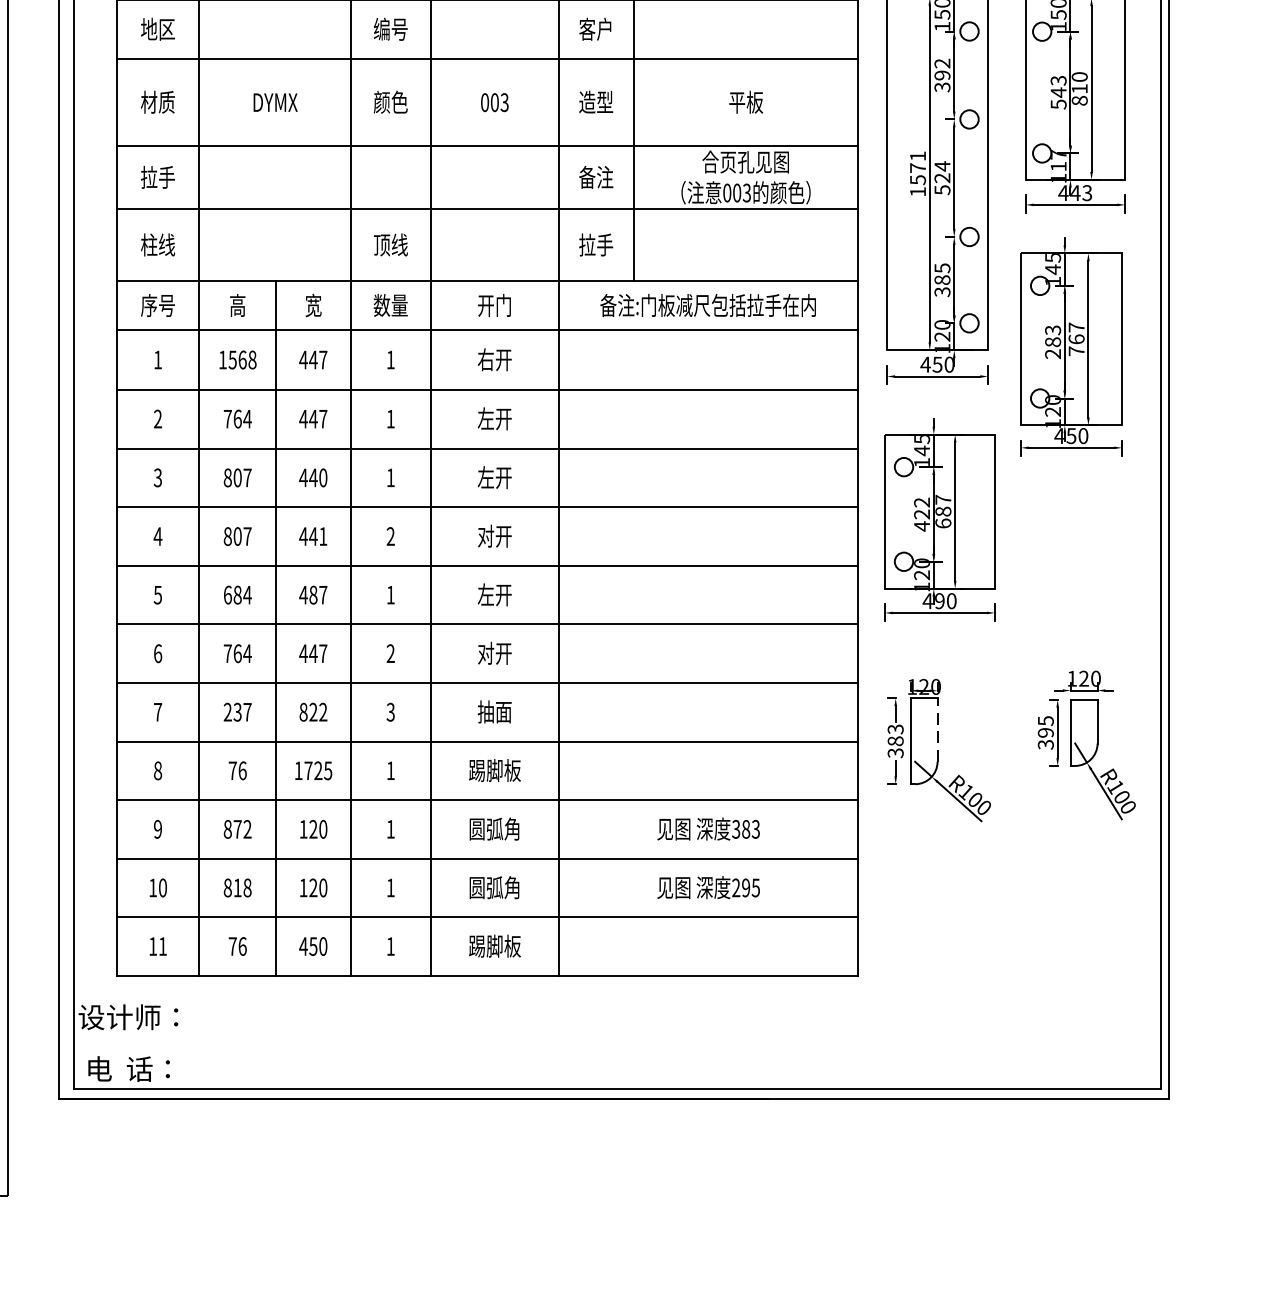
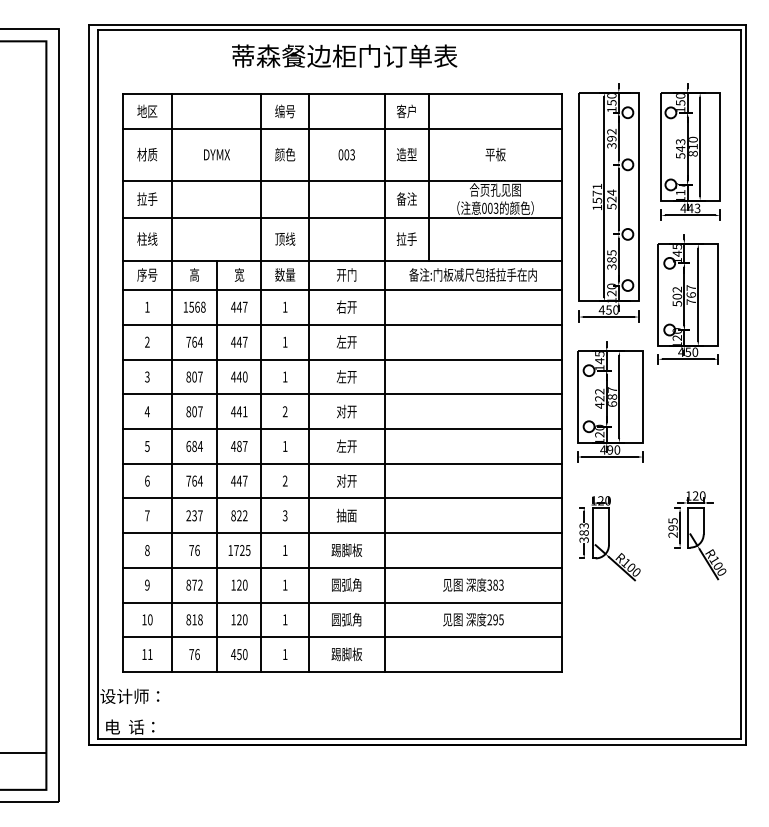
text: (1053, 341) -> (677, 296), 283 -> 502
line: (936, 730) -> (608, 526), dashed -> solid
text: (1046, 743) -> (673, 534), 395 -> 295

